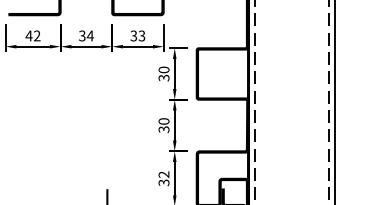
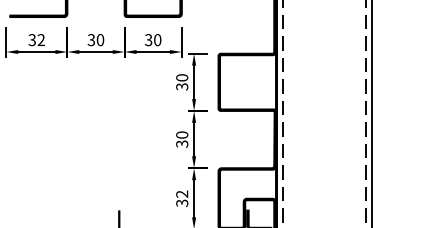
text: (28, 35) -> (31, 39), 42 -> 32
text: (89, 35) -> (99, 39), 34 -> 30
text: (141, 35) -> (157, 39), 33 -> 30

